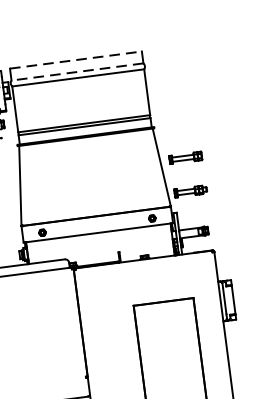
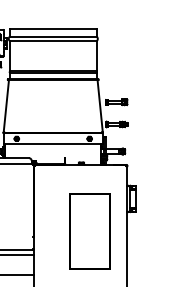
line: (76, 60) -> (53, 29), dashed -> solid
line: (77, 71) -> (53, 36), dashed -> solid

